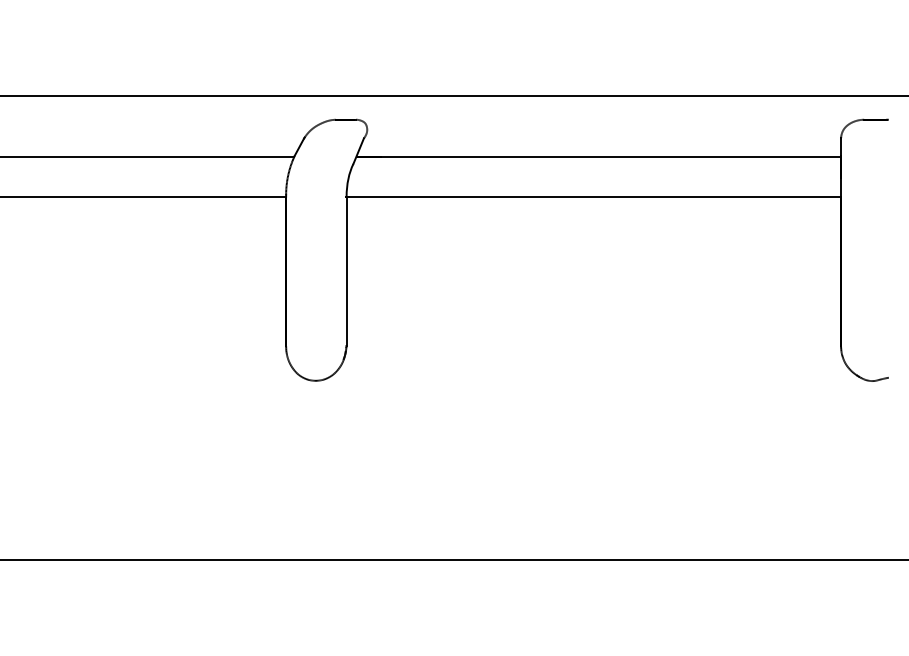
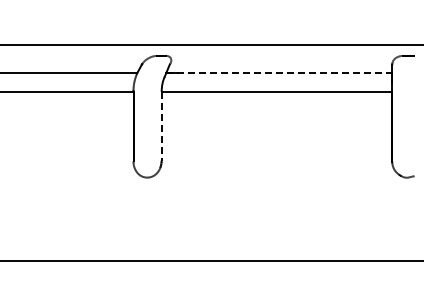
line: (599, 157) -> (279, 73), solid -> dashed
line: (346, 271) -> (161, 126), solid -> dashed

